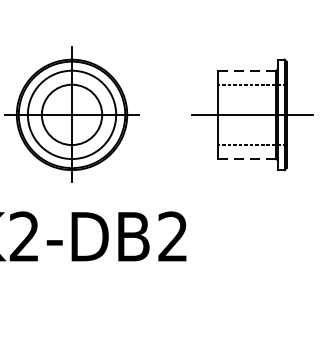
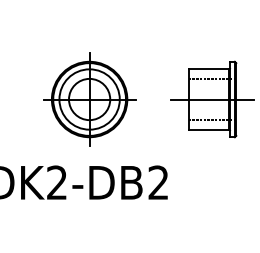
line: (247, 70) -> (209, 69), dashed -> solid
line: (247, 158) -> (209, 129), dashed -> solid

